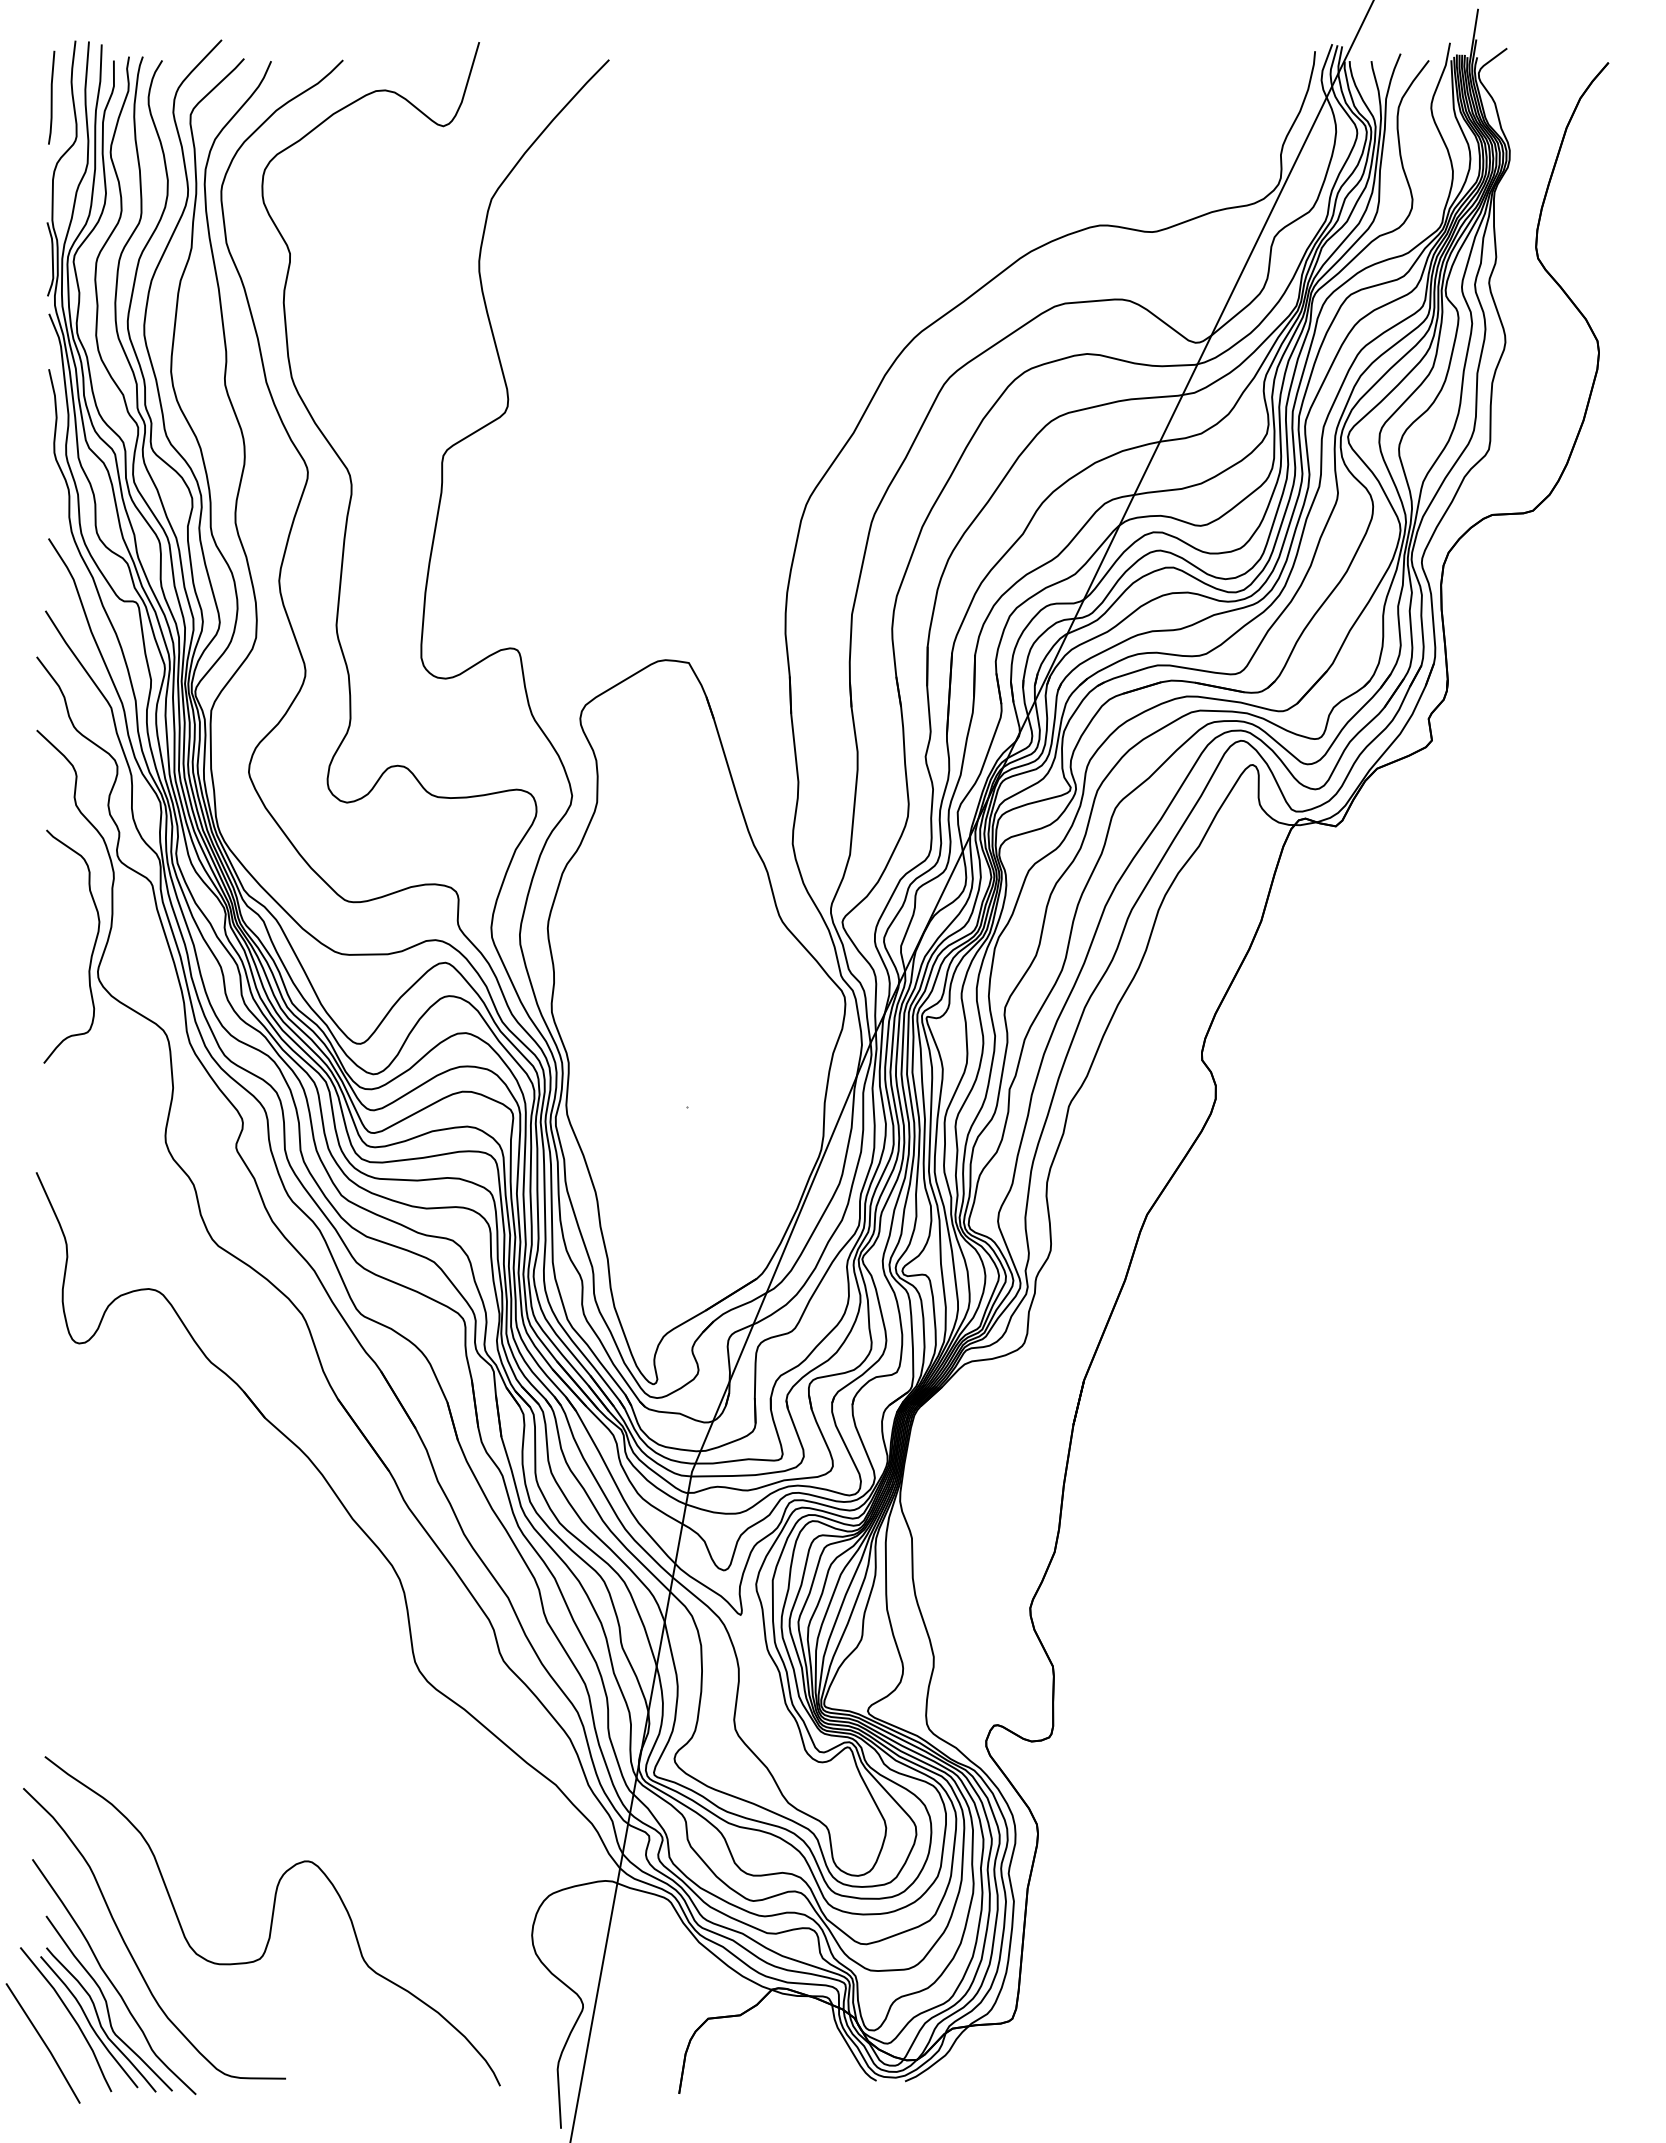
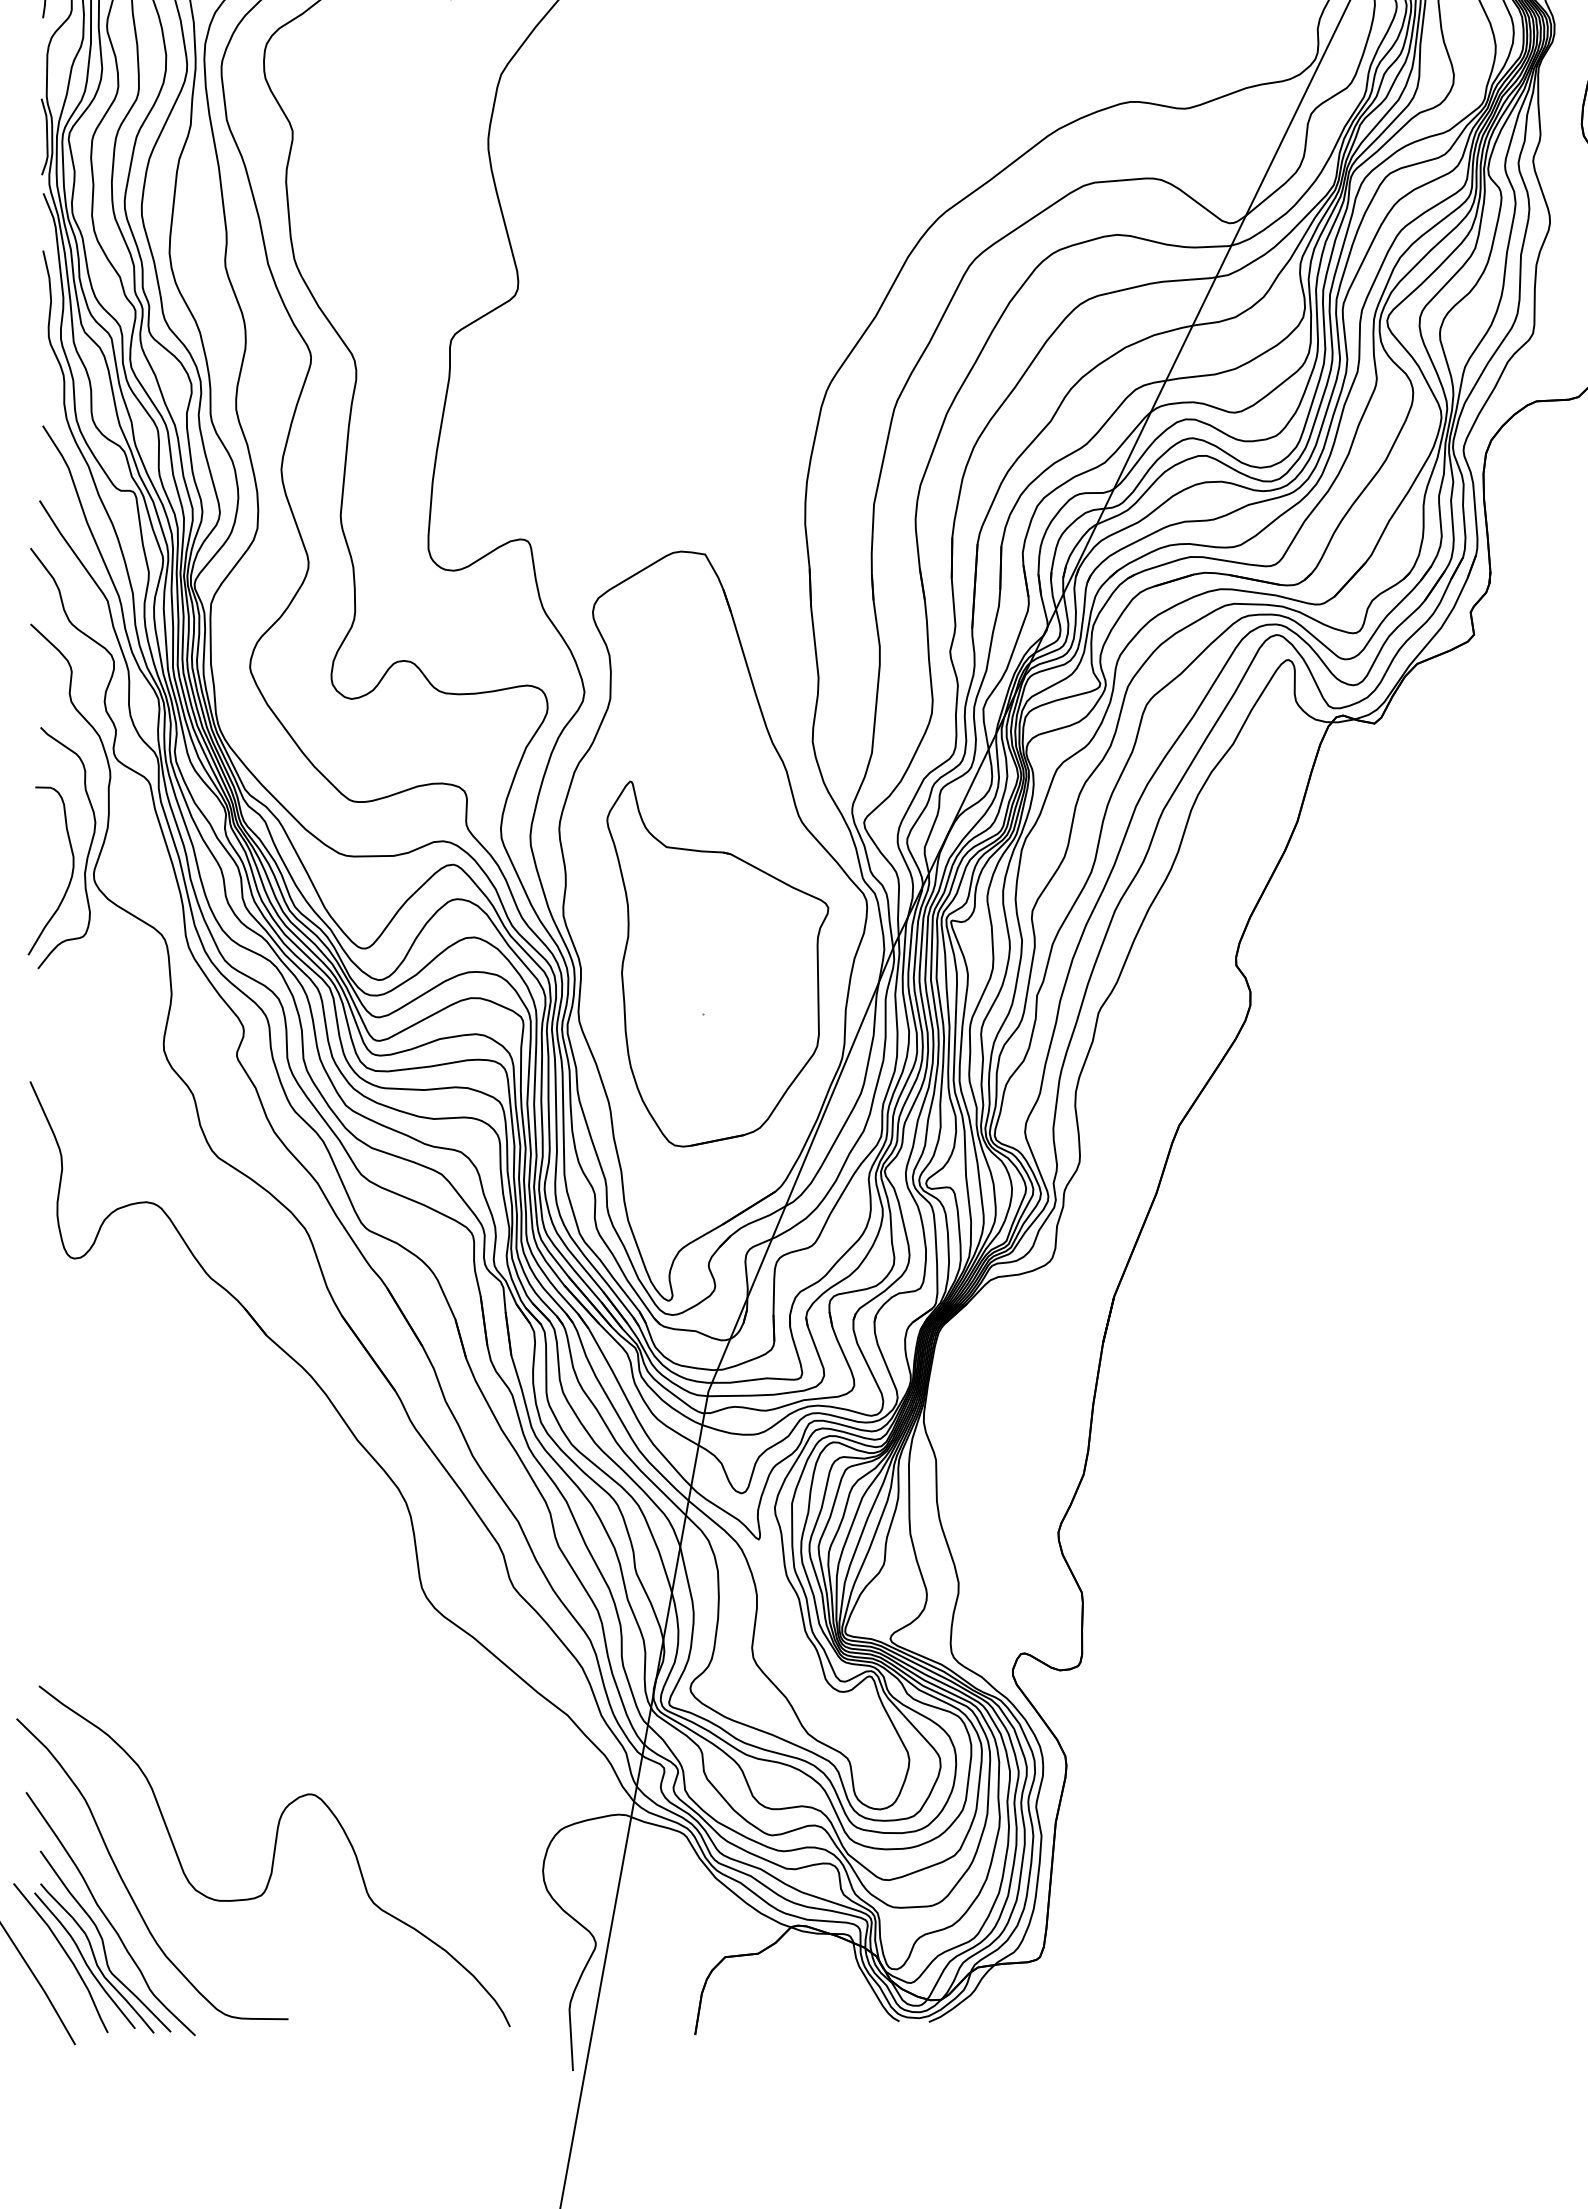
curve: (75, 974) -> (70, 876), added
part: (700, 1058) -> (717, 963), added

